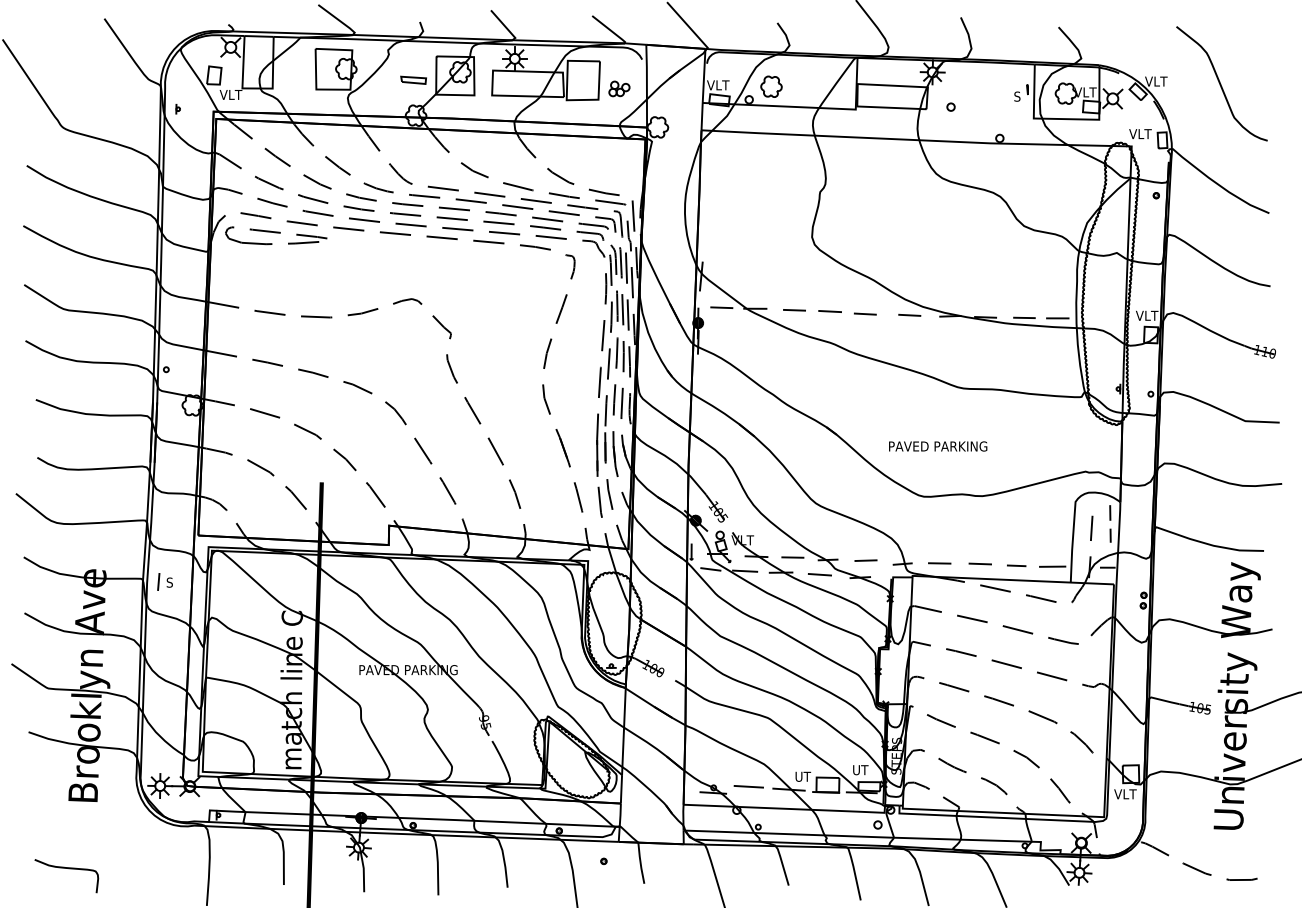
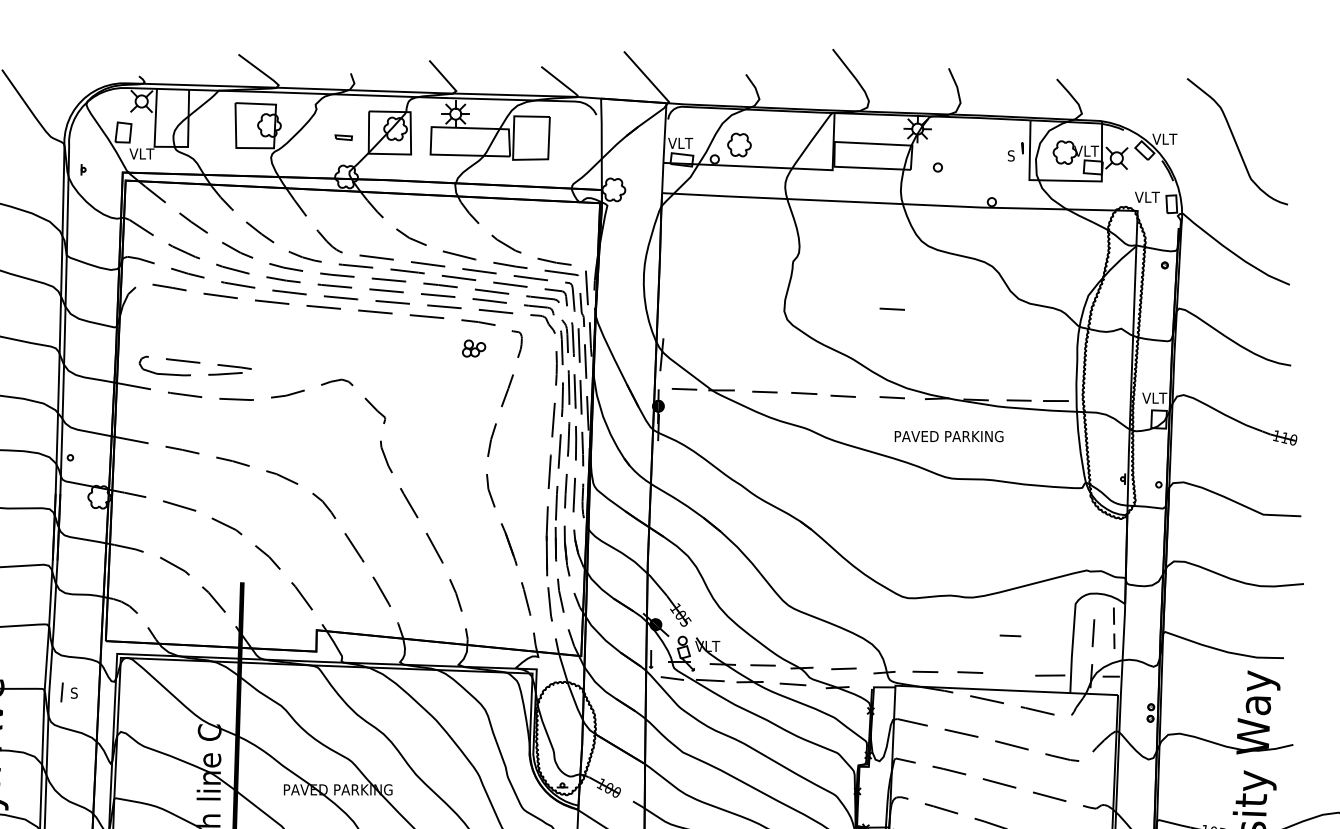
part: (413, 79) -> (343, 136), size x0.6
part: (619, 88) -> (474, 348), moved
line: (909, 234) -> (892, 308), added
part: (276, 235) -> (195, 365), moved
text: (938, 446) -> (949, 436), moved
line: (1016, 565) -> (1010, 635), moved

